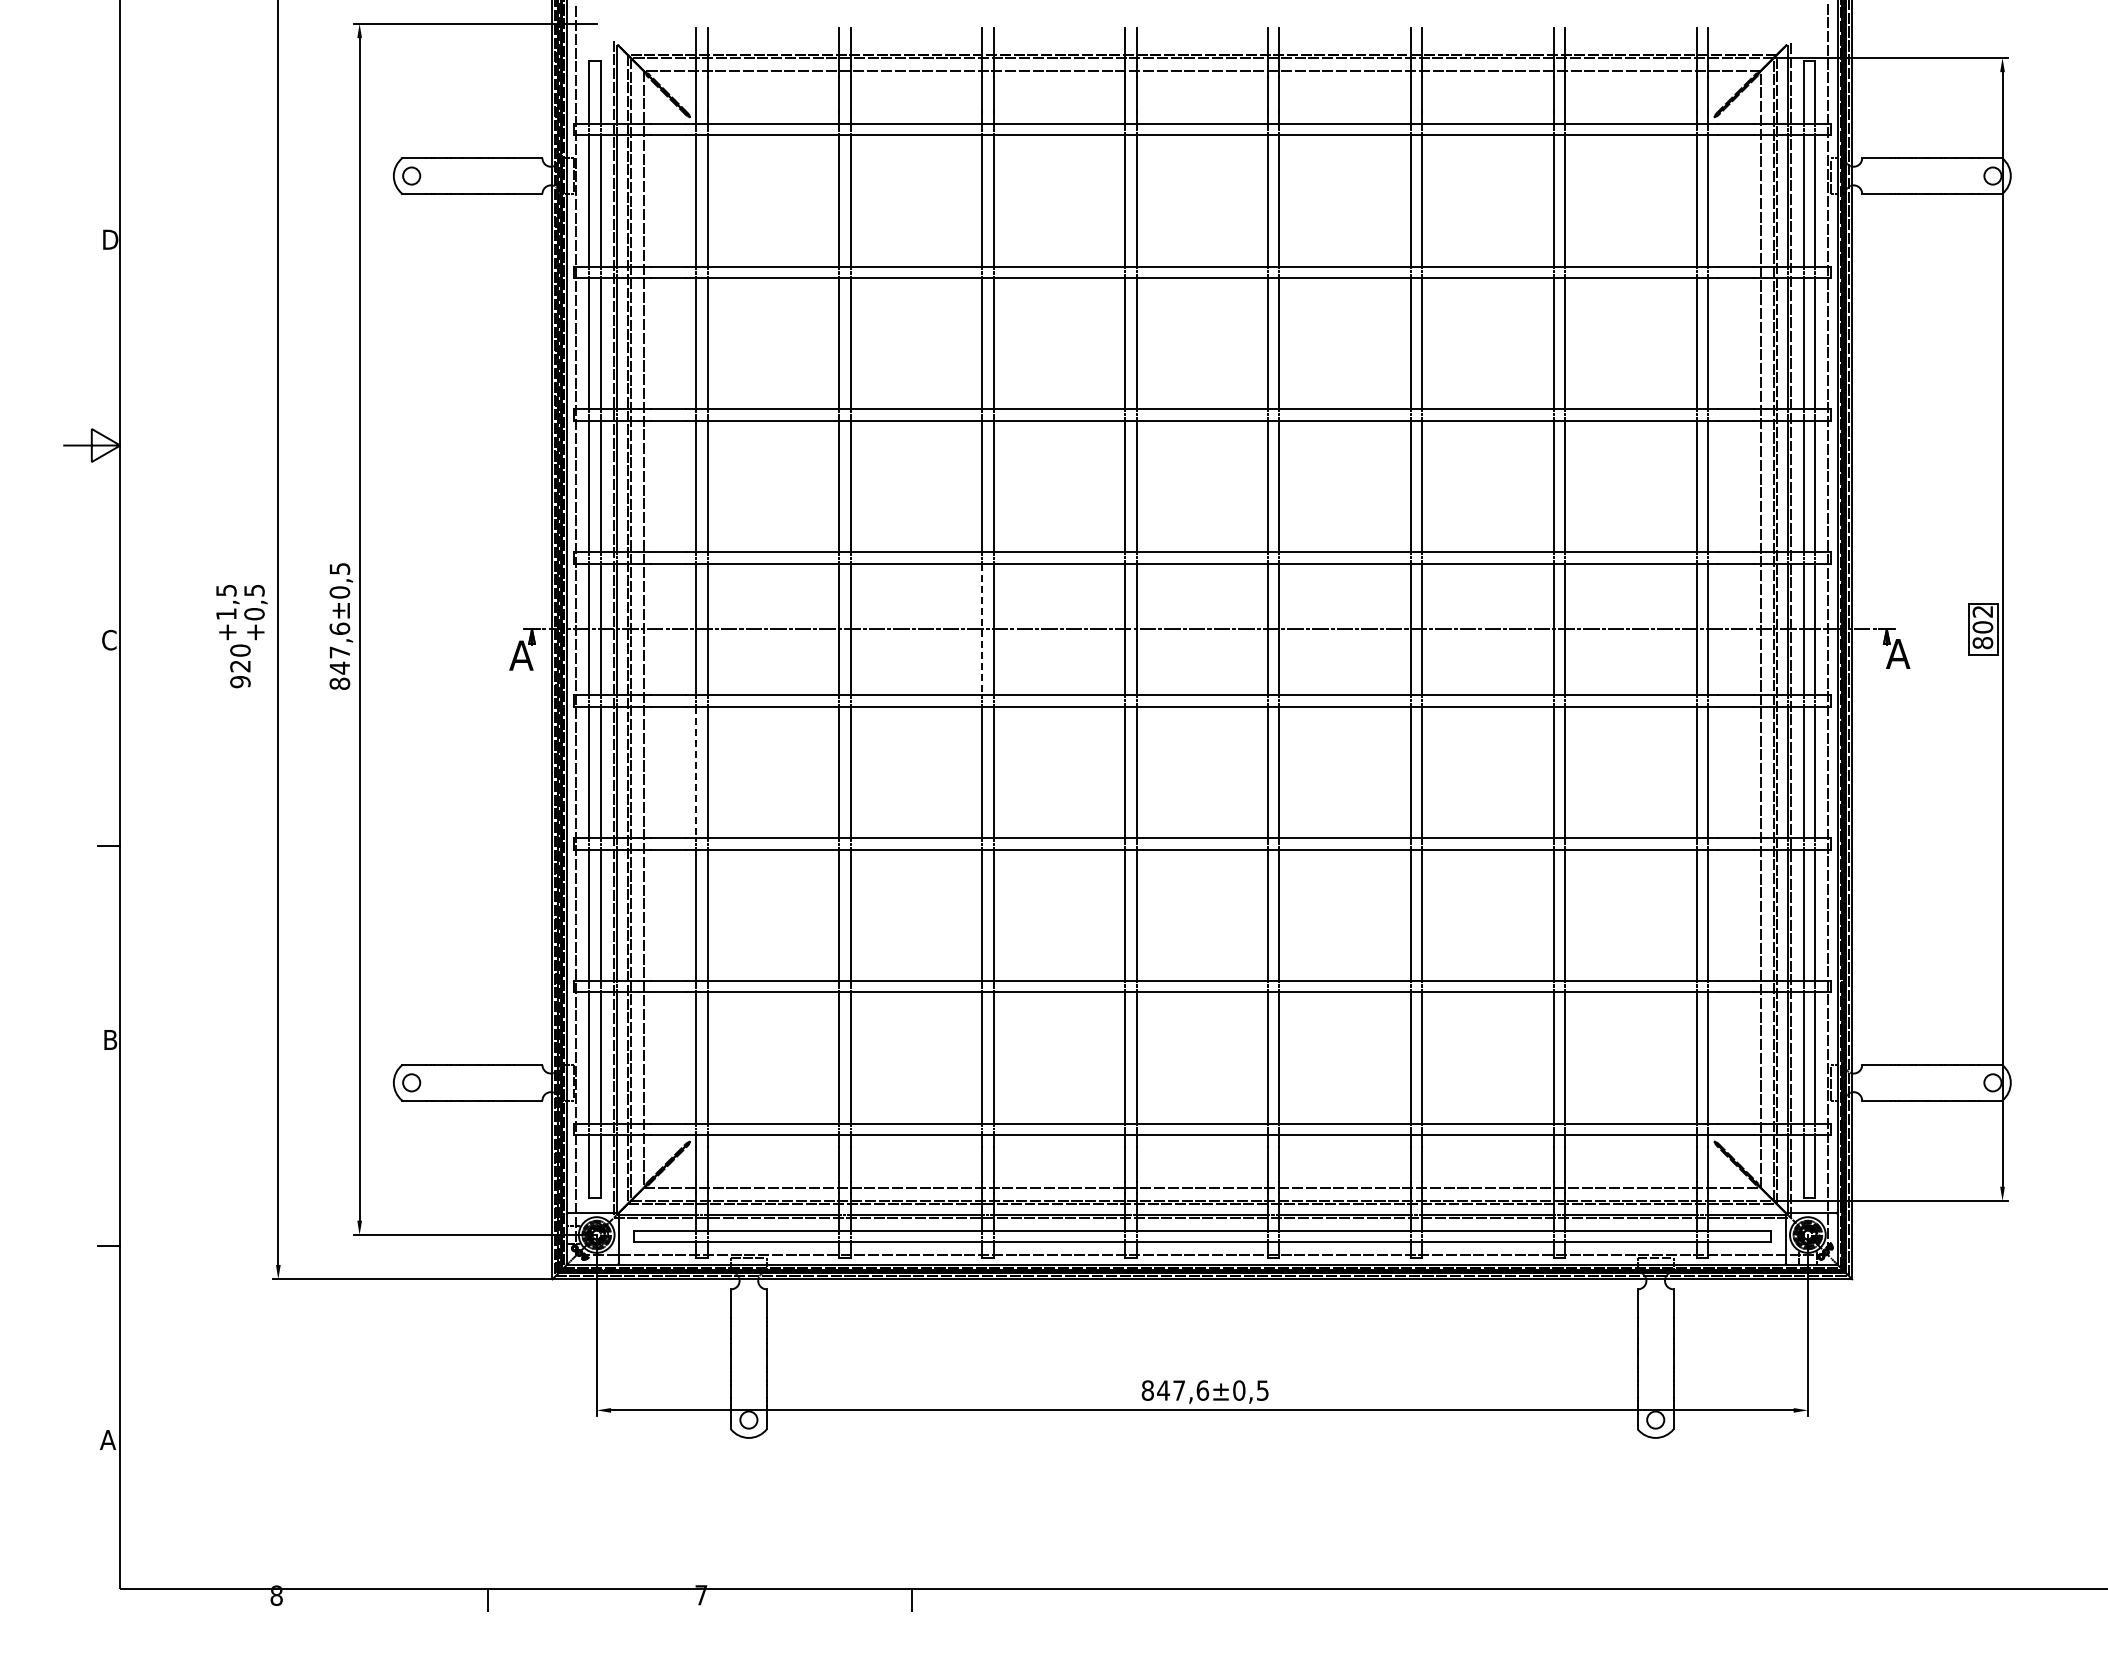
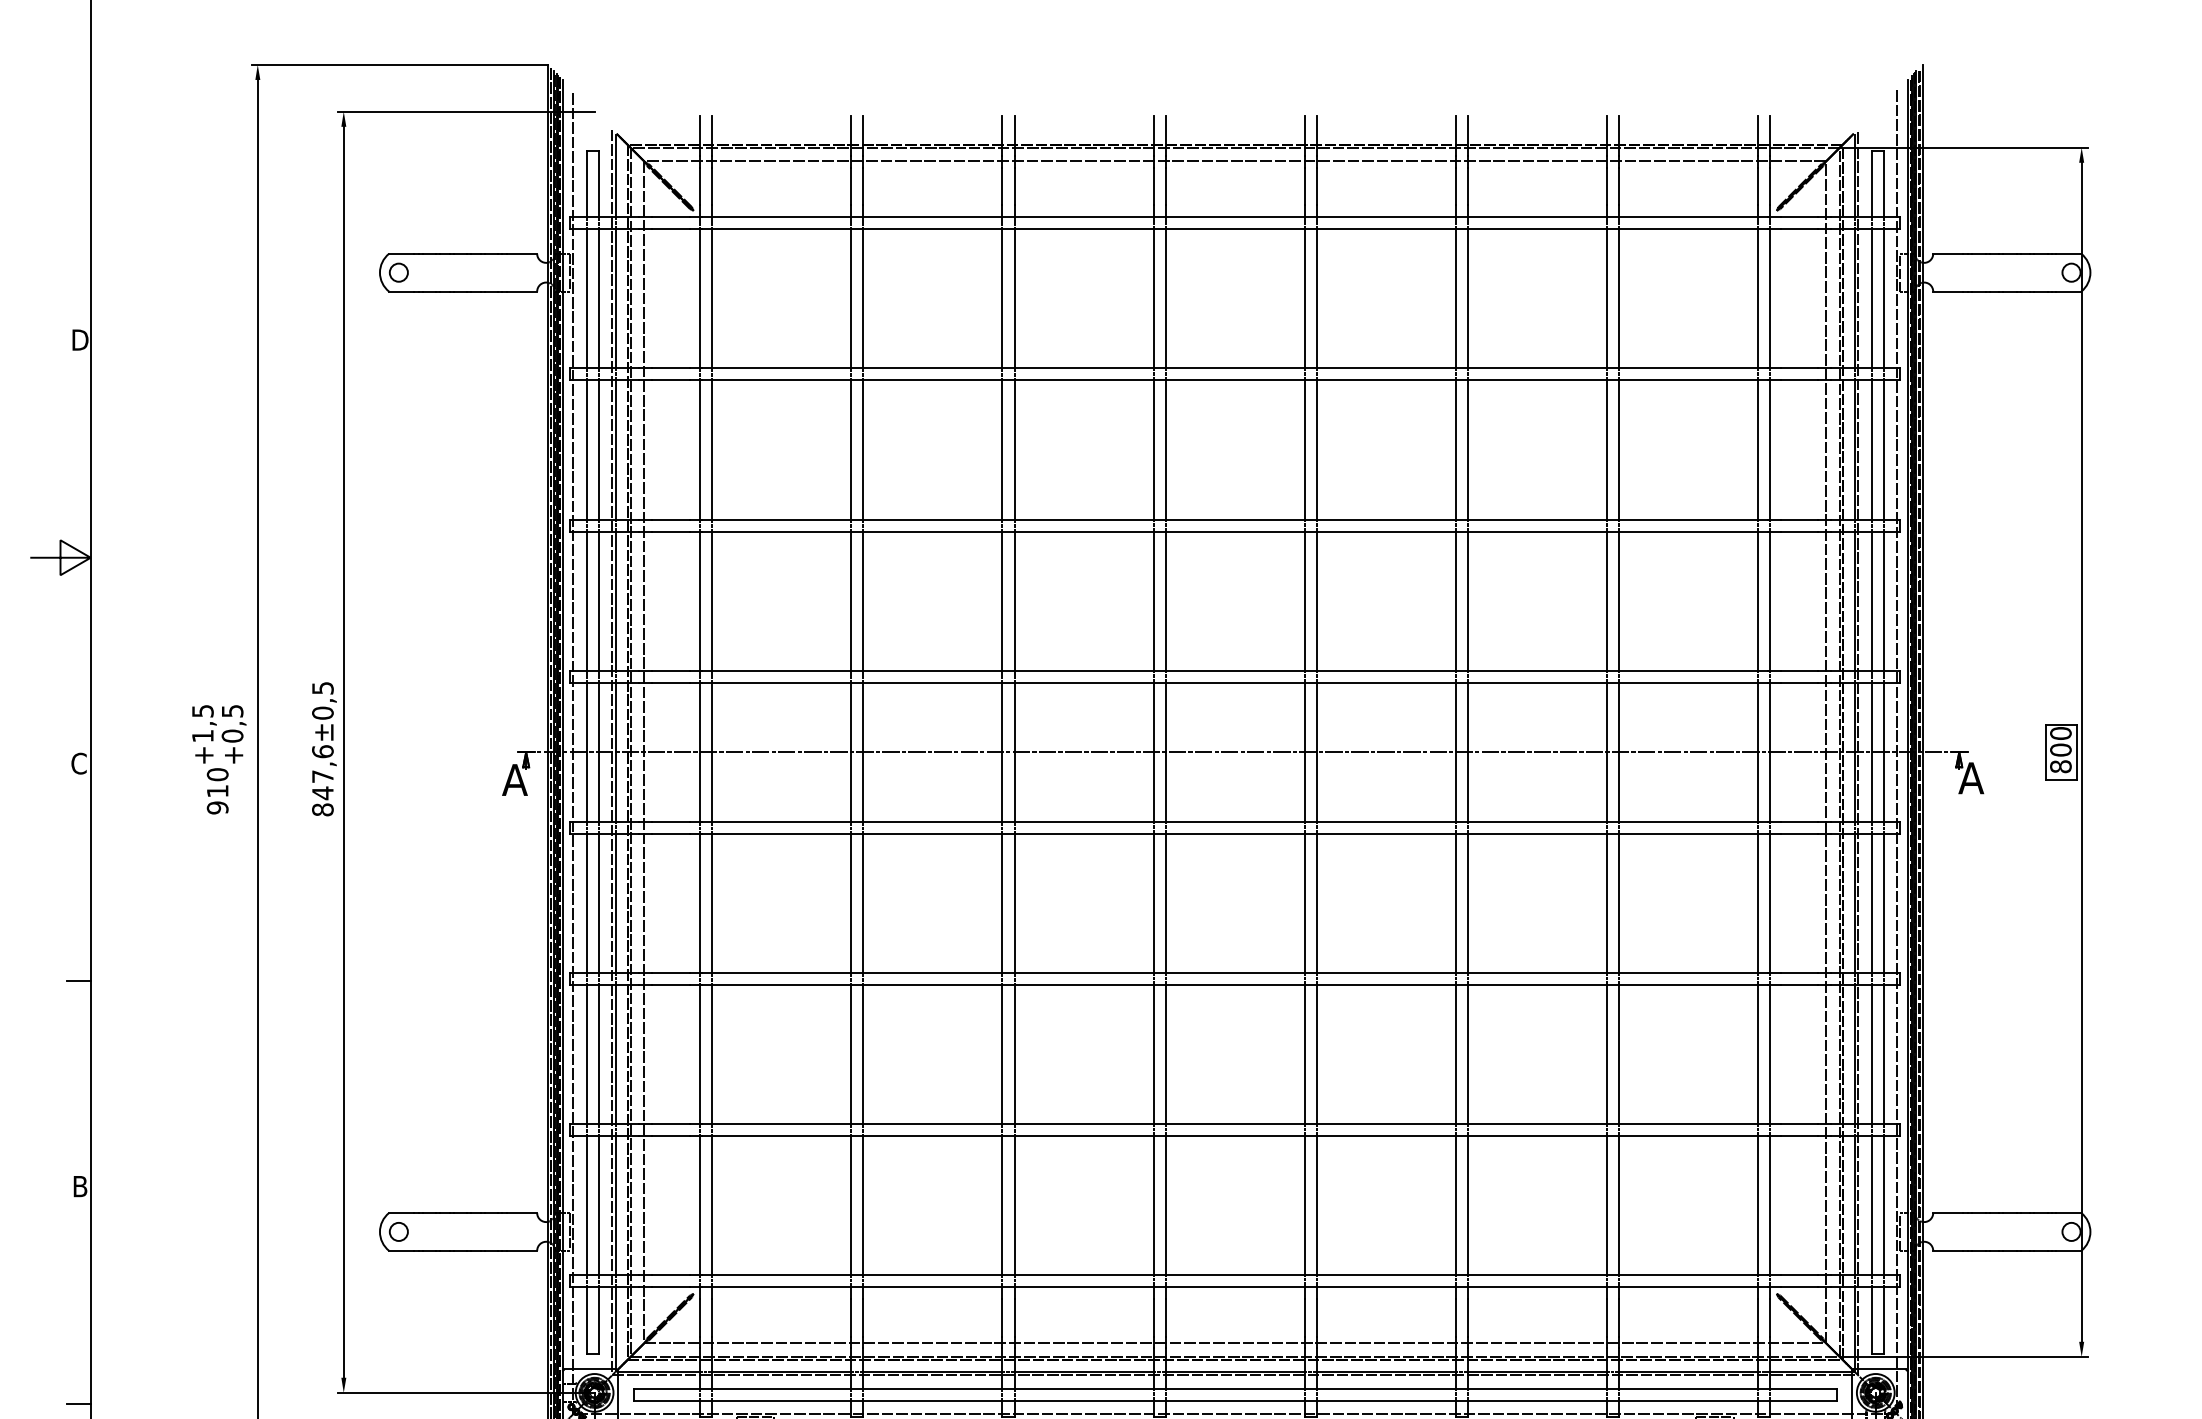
text: (1982, 611) -> (2060, 733), 802 -> 800
line: (982, 629) -> (1002, 752), dashed -> solid
text: (240, 666) -> (217, 791), 920 -> 910
line: (696, 772) -> (700, 903), dashed -> solid

